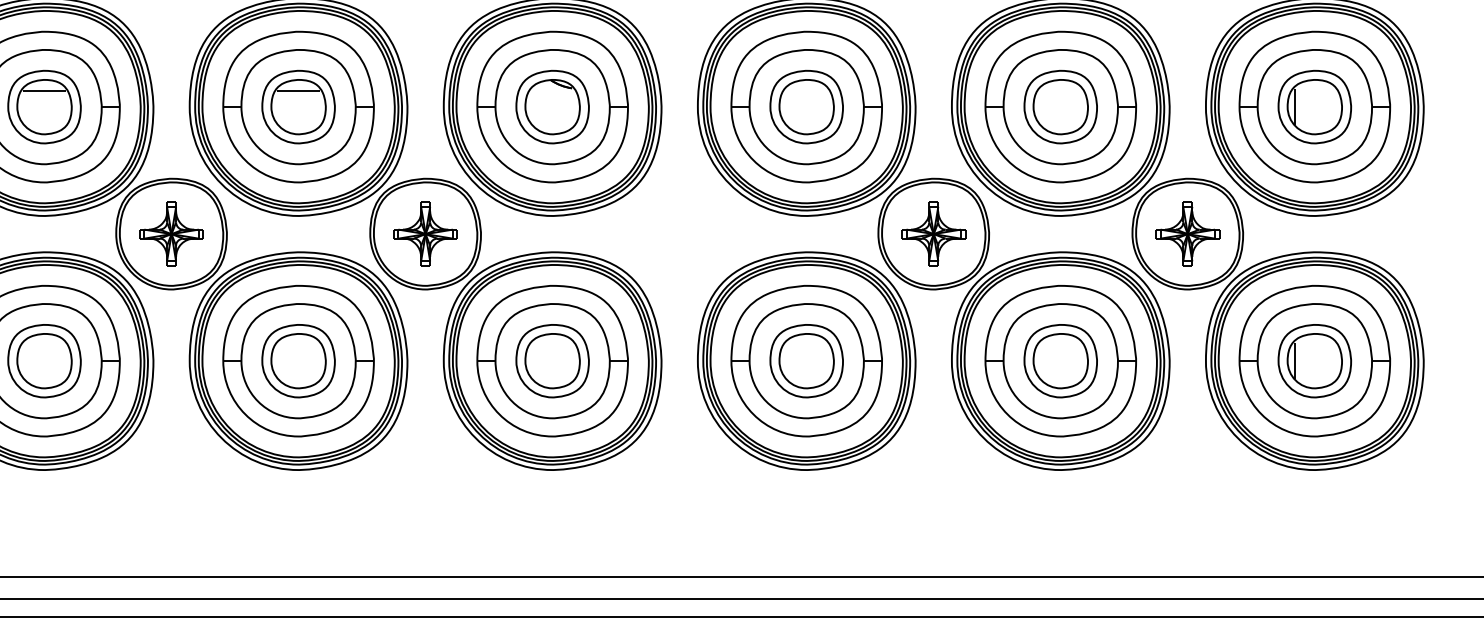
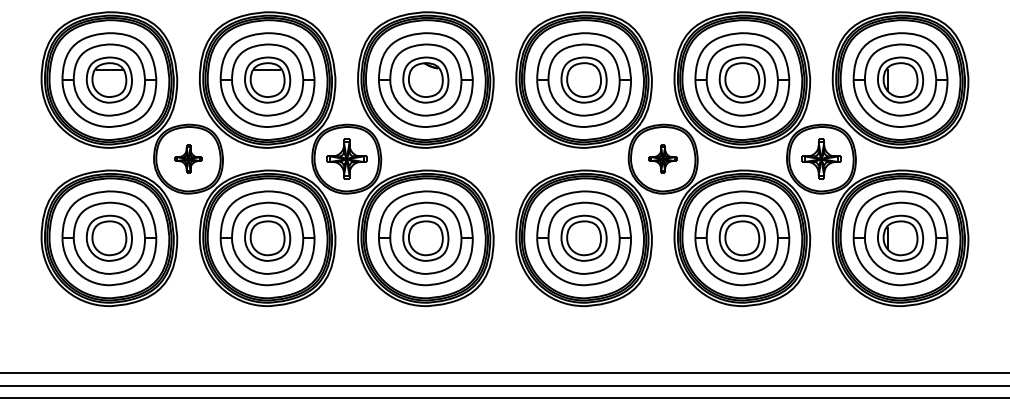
part: (171, 232) -> (188, 158), size x0.7
part: (932, 232) -> (662, 158), size x0.7

